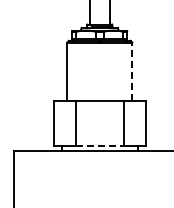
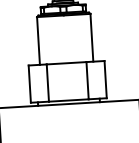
line: (132, 71) -> (92, 37), dashed -> solid
line: (100, 146) -> (69, 100), dashed -> solid

